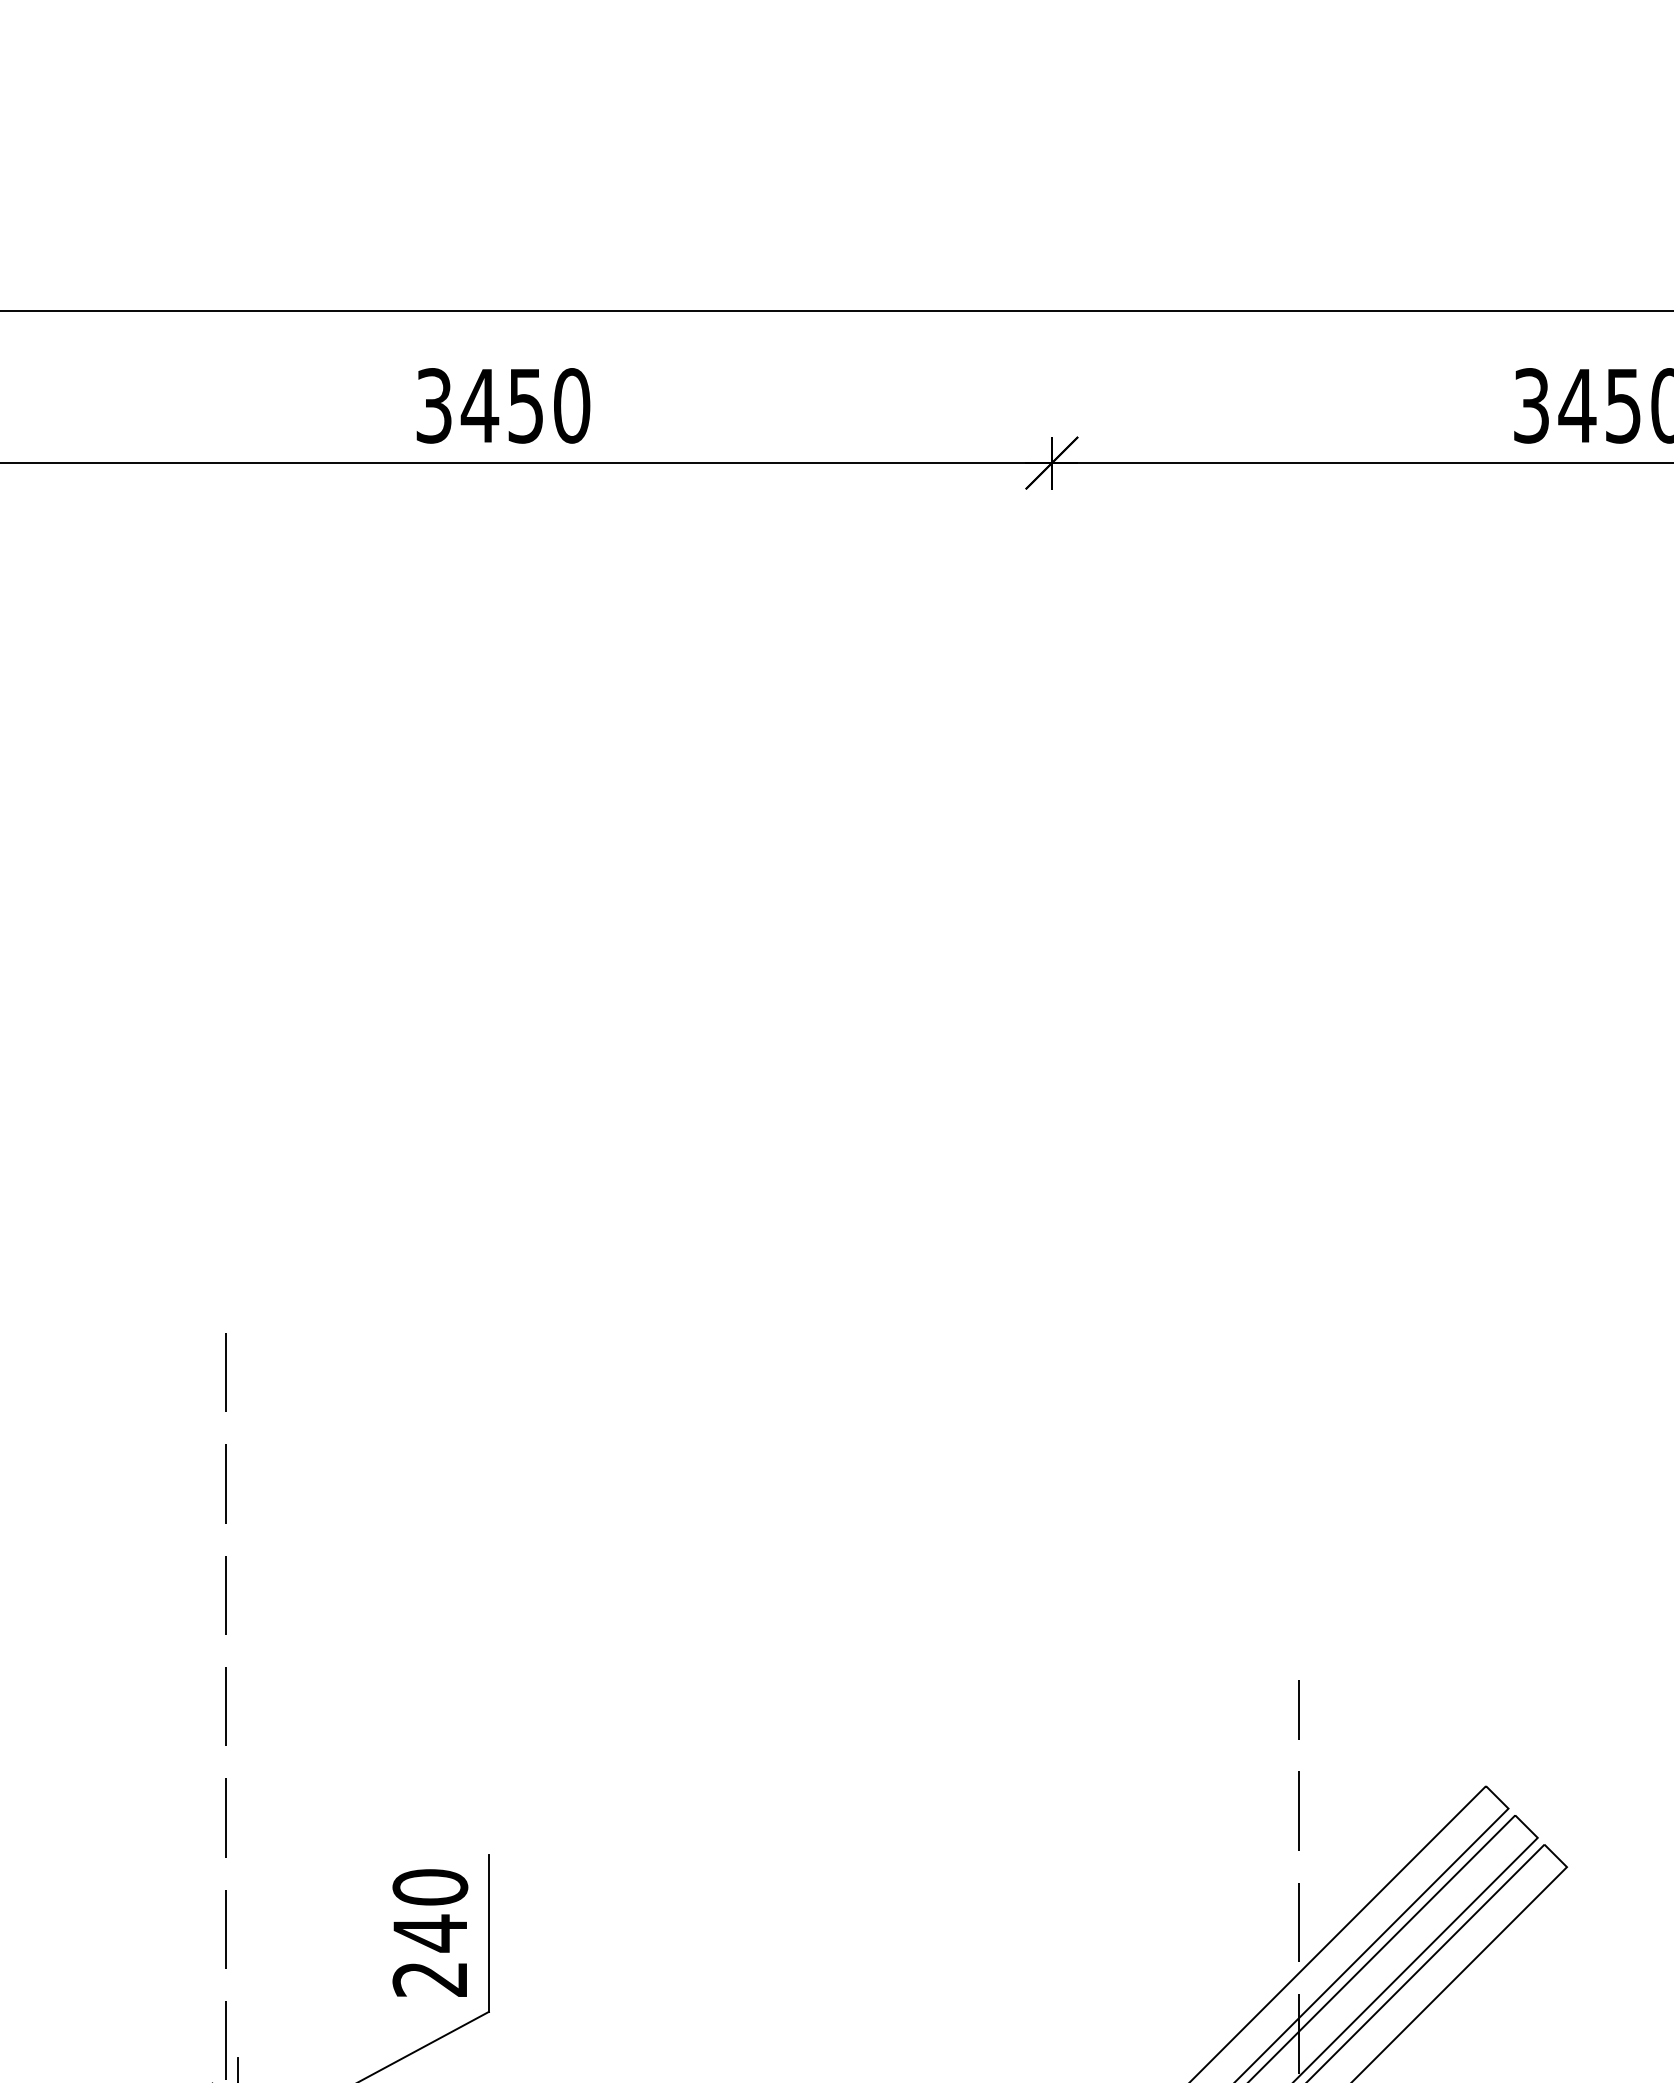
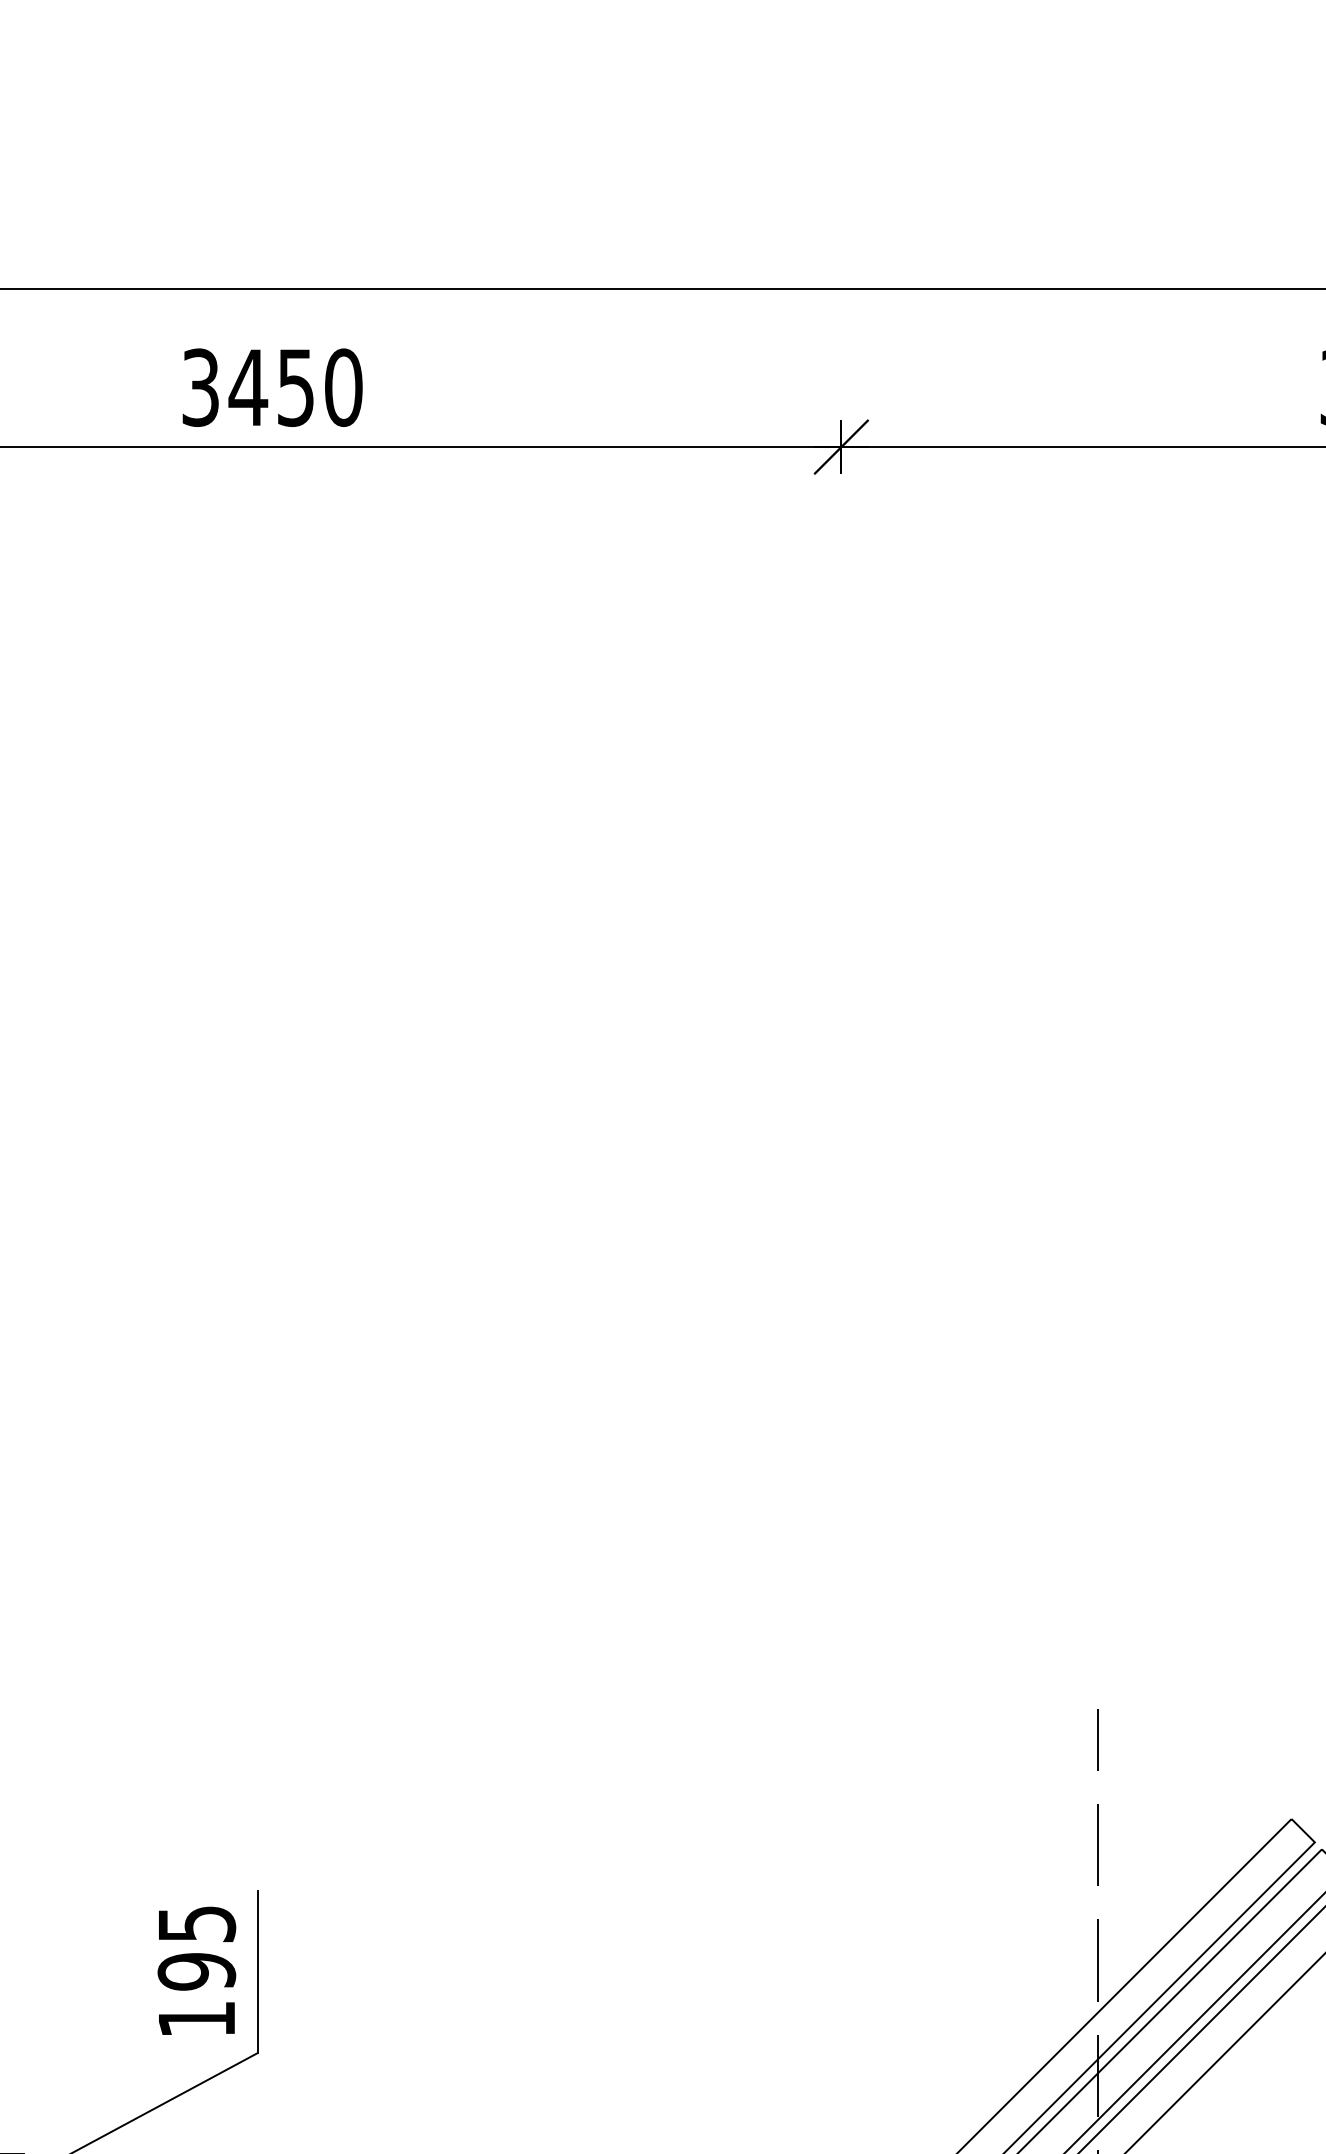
text: (430, 1932) -> (196, 1970), 240 -> 195

